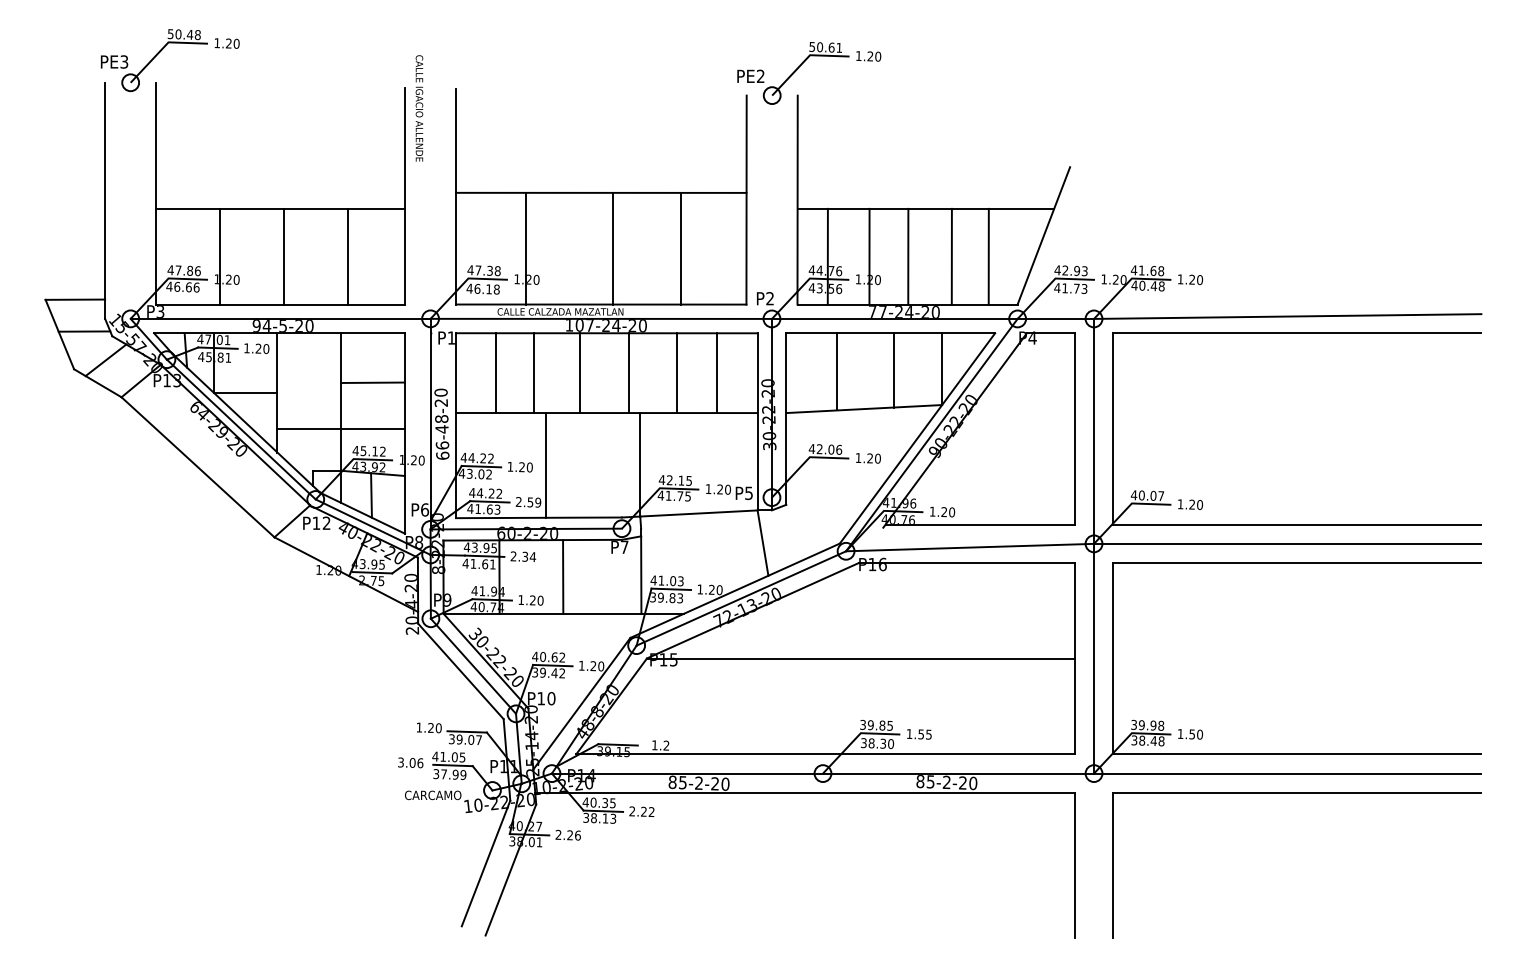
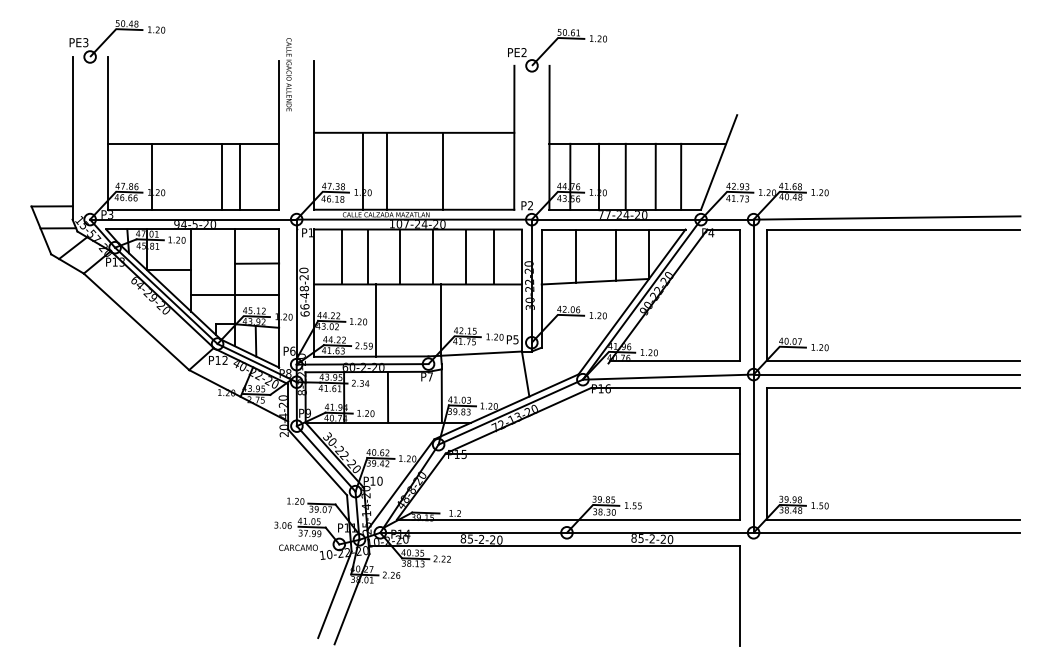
line: (613, 247) -> (386, 170), moved
line: (681, 247) -> (443, 170), moved
line: (283, 256) -> (221, 176), moved
part: (1297, 793) -> (893, 546), removed

